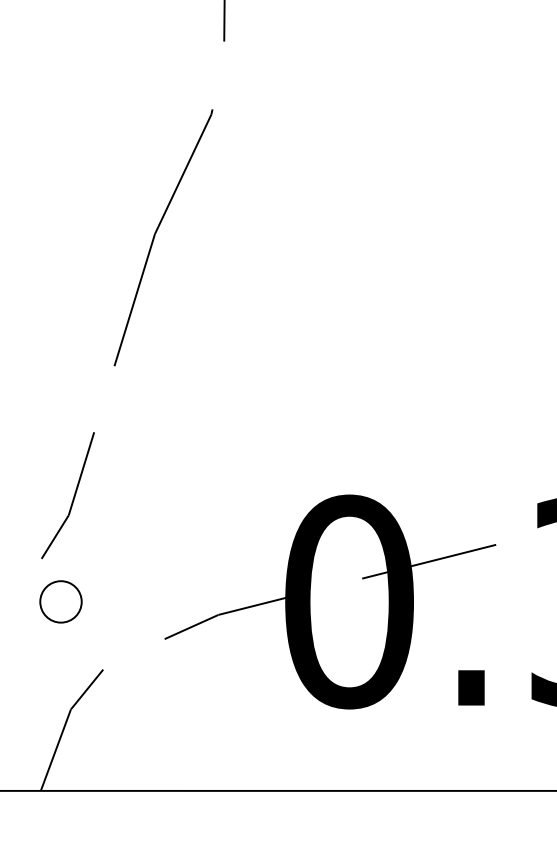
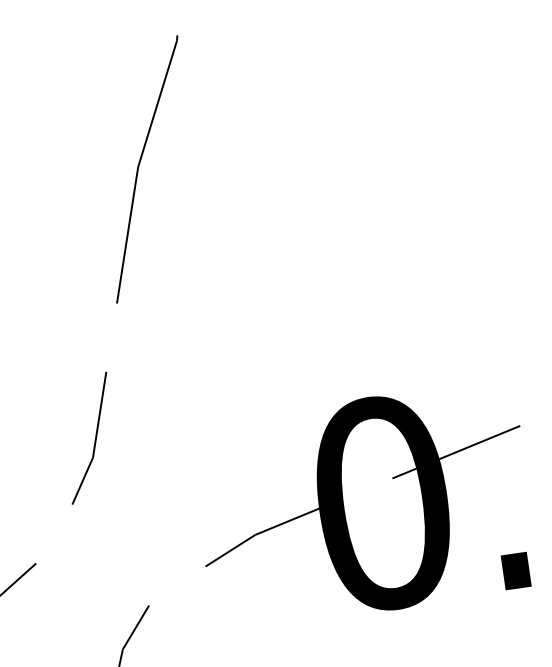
part: (60, 601) -> (97, 544), removed

